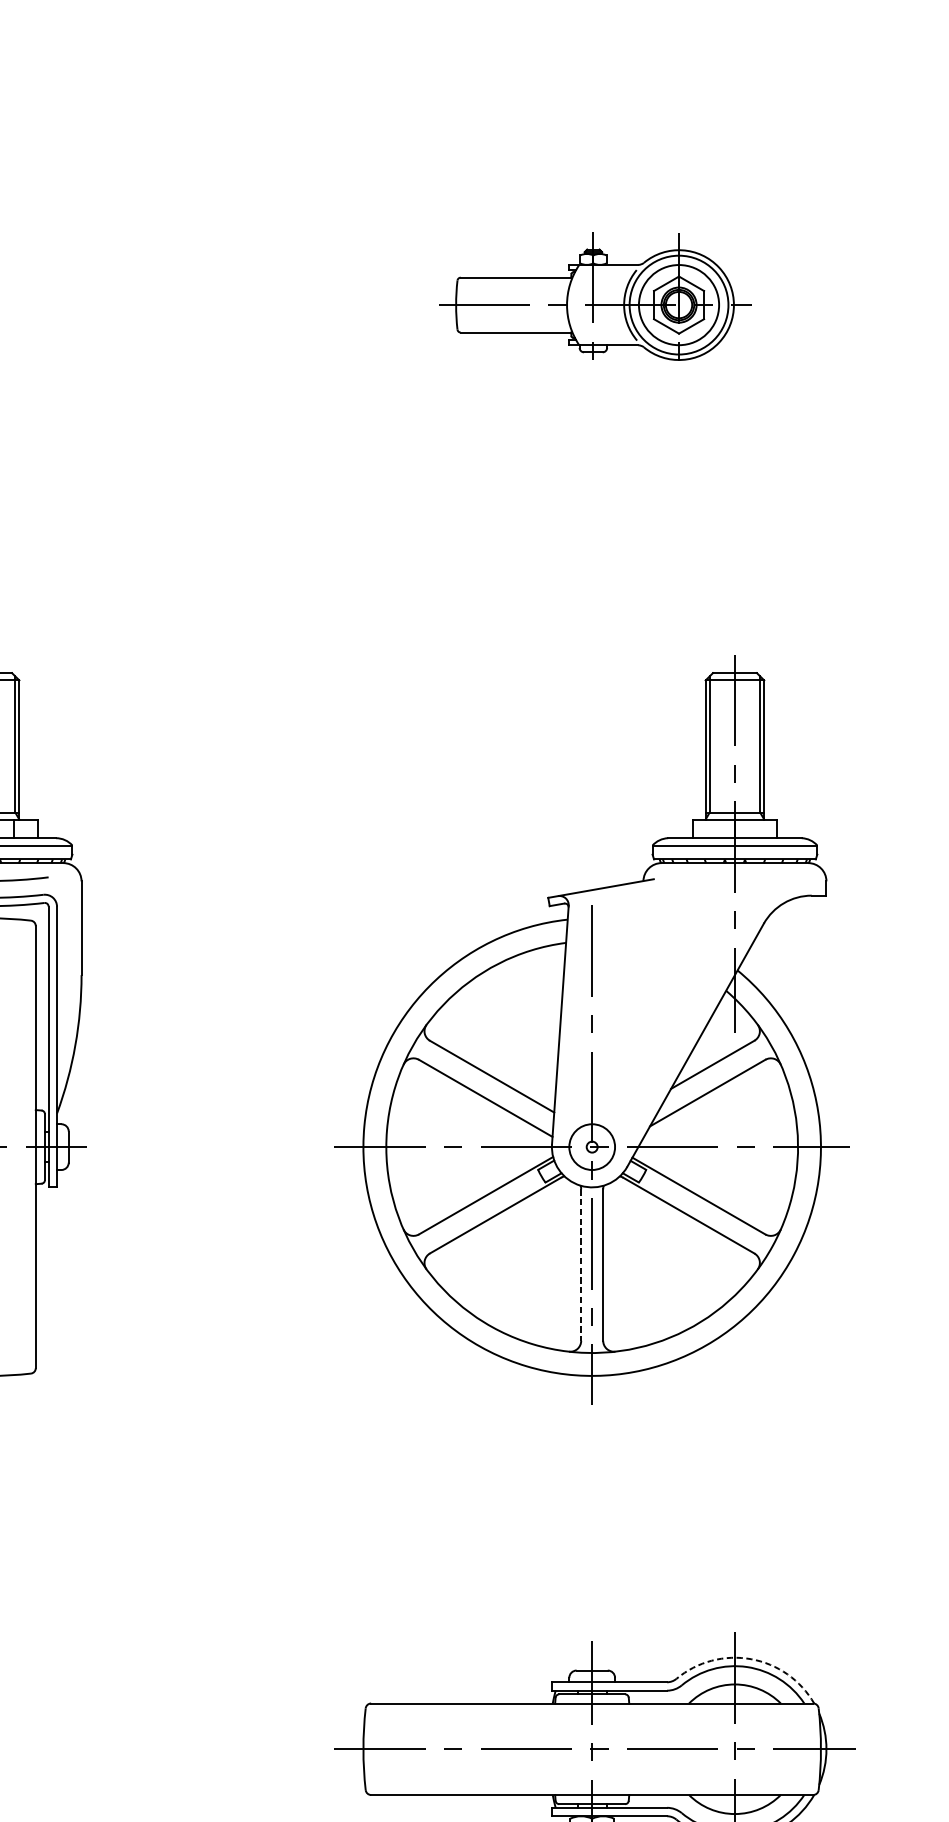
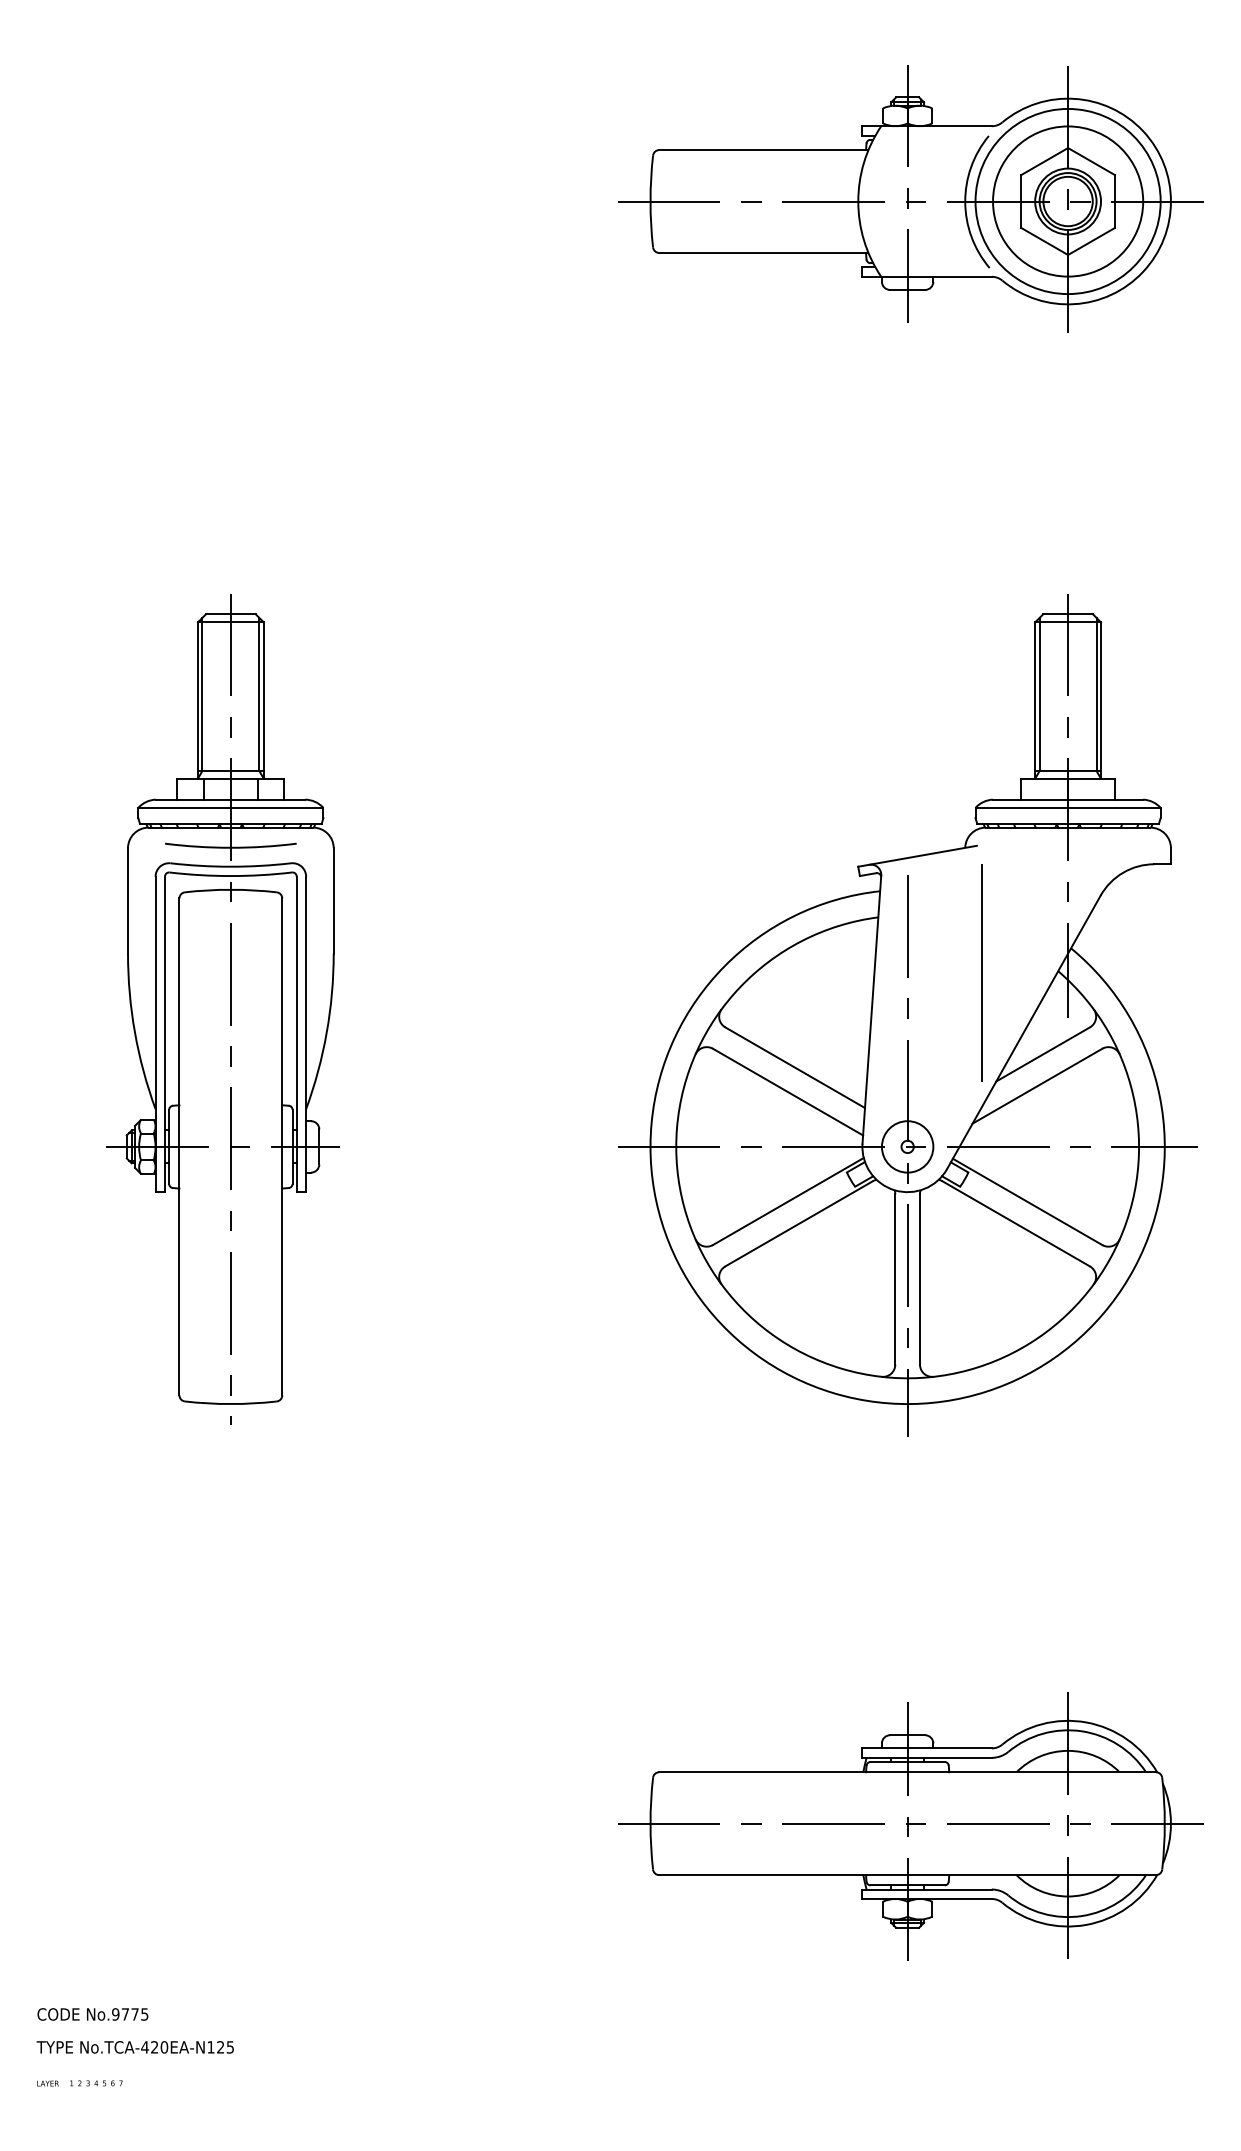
part: (594, 303) -> (910, 198), size x1.67
line: (657, 992) -> (981, 973), added
line: (581, 1265) -> (895, 1279), dashed -> solid
arc: (751, 1659) -> (1086, 1722), dashed -> solid

